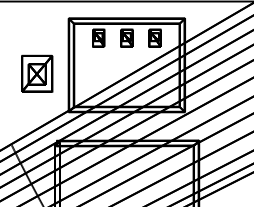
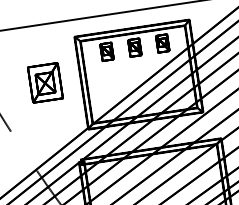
part: (37, 73) -> (45, 82), moved

